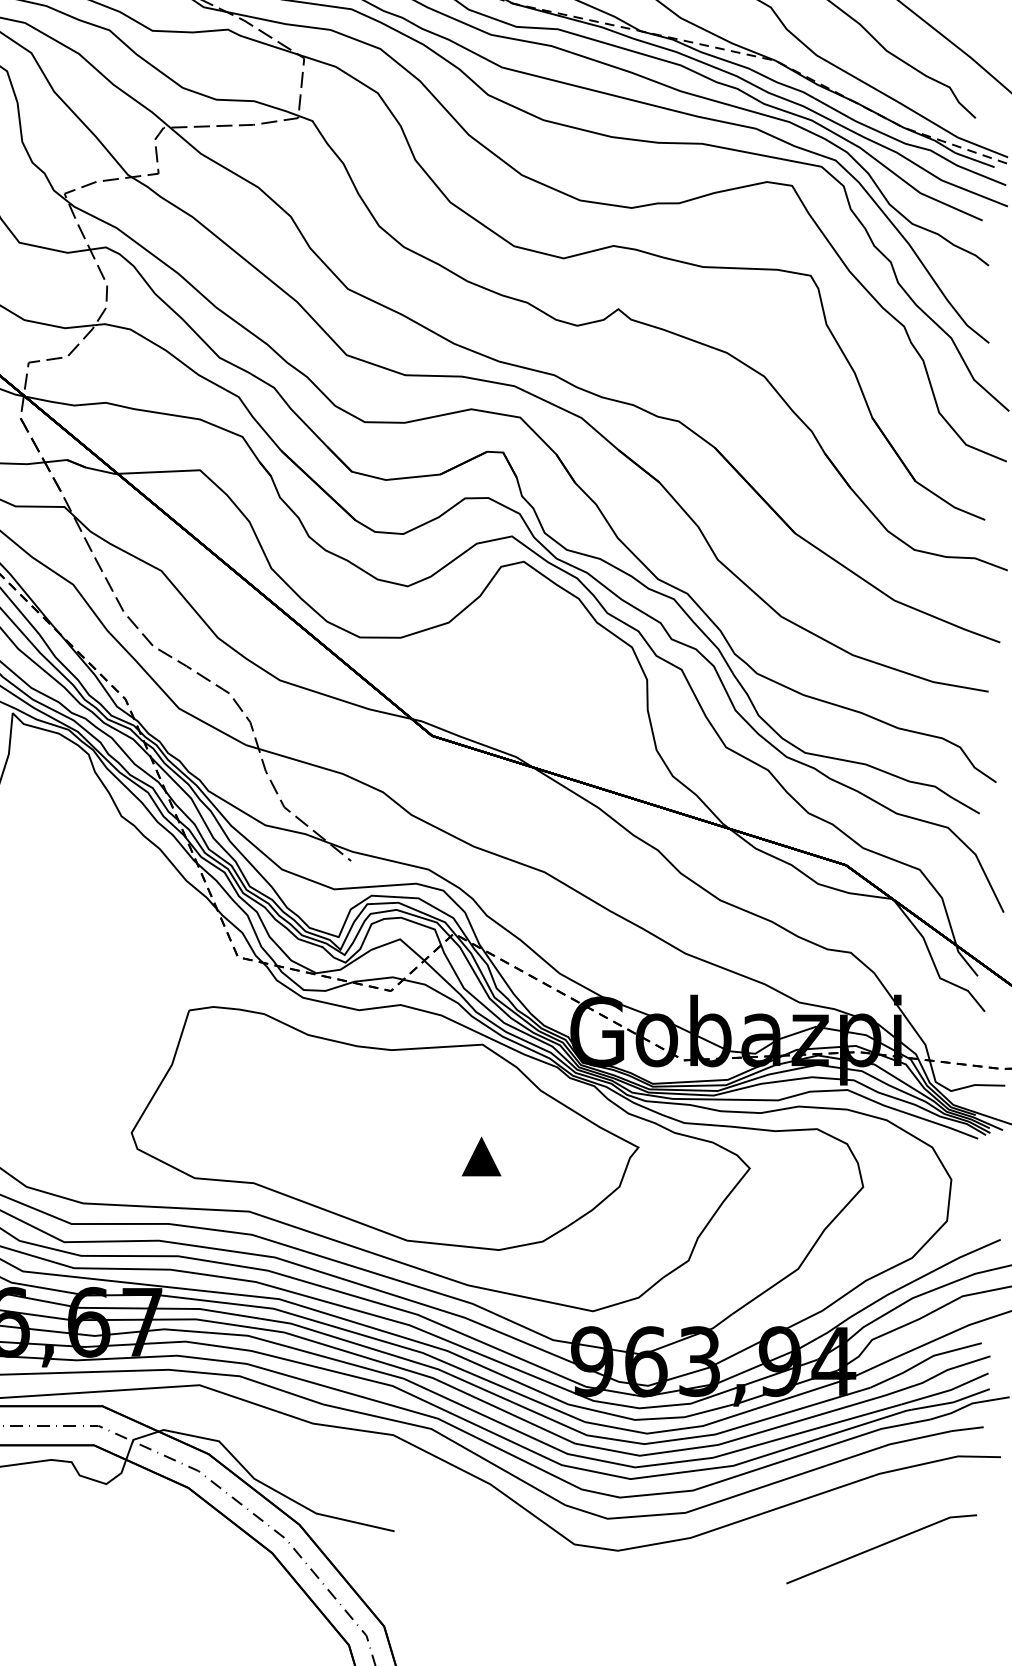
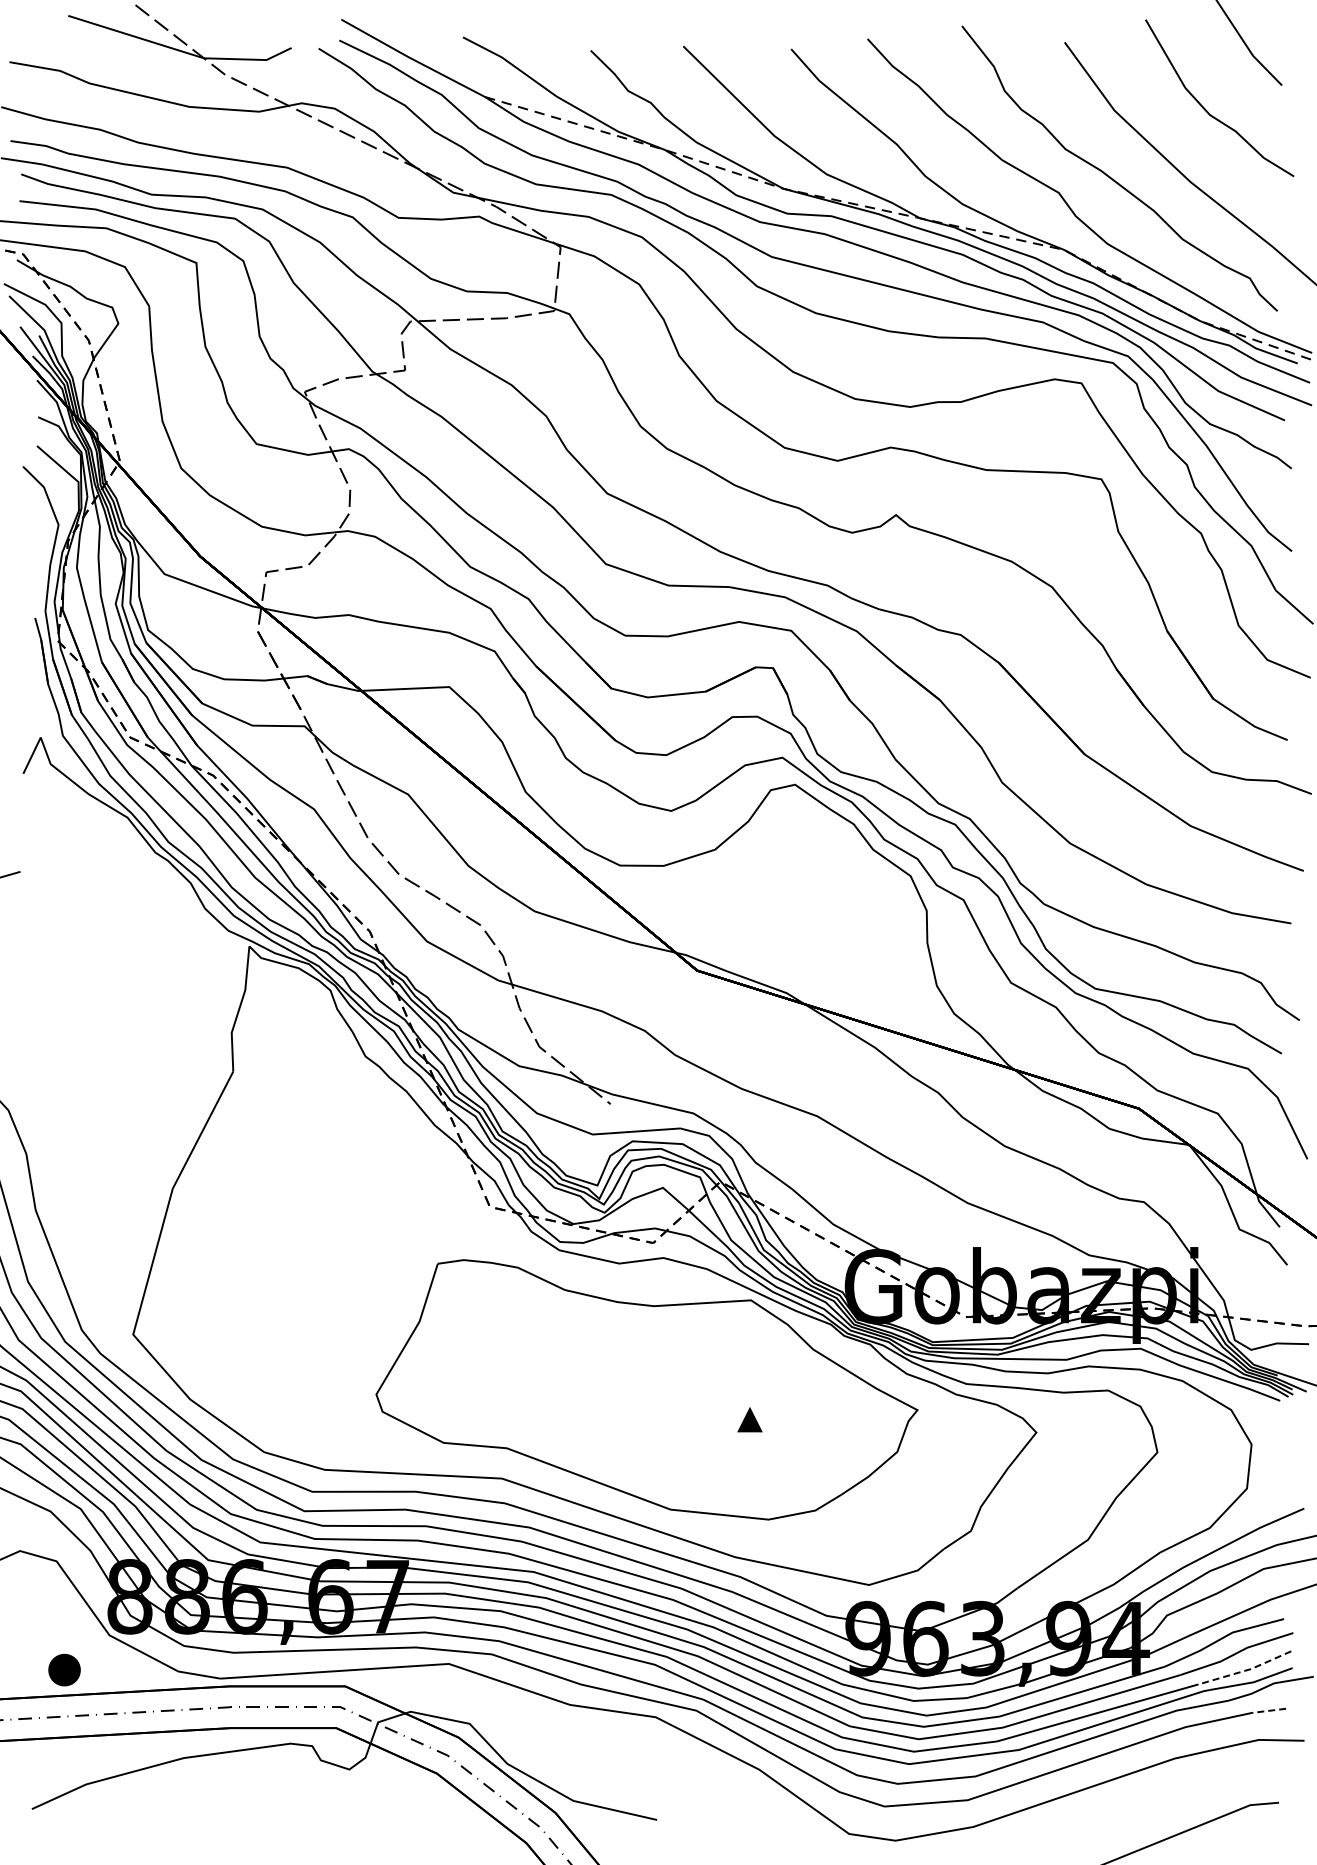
part: (481, 1156) -> (749, 1419), size x0.6
line: (946, 1391) -> (1246, 1670), solid -> dashed
line: (967, 1428) -> (1268, 1710), solid -> dashed

